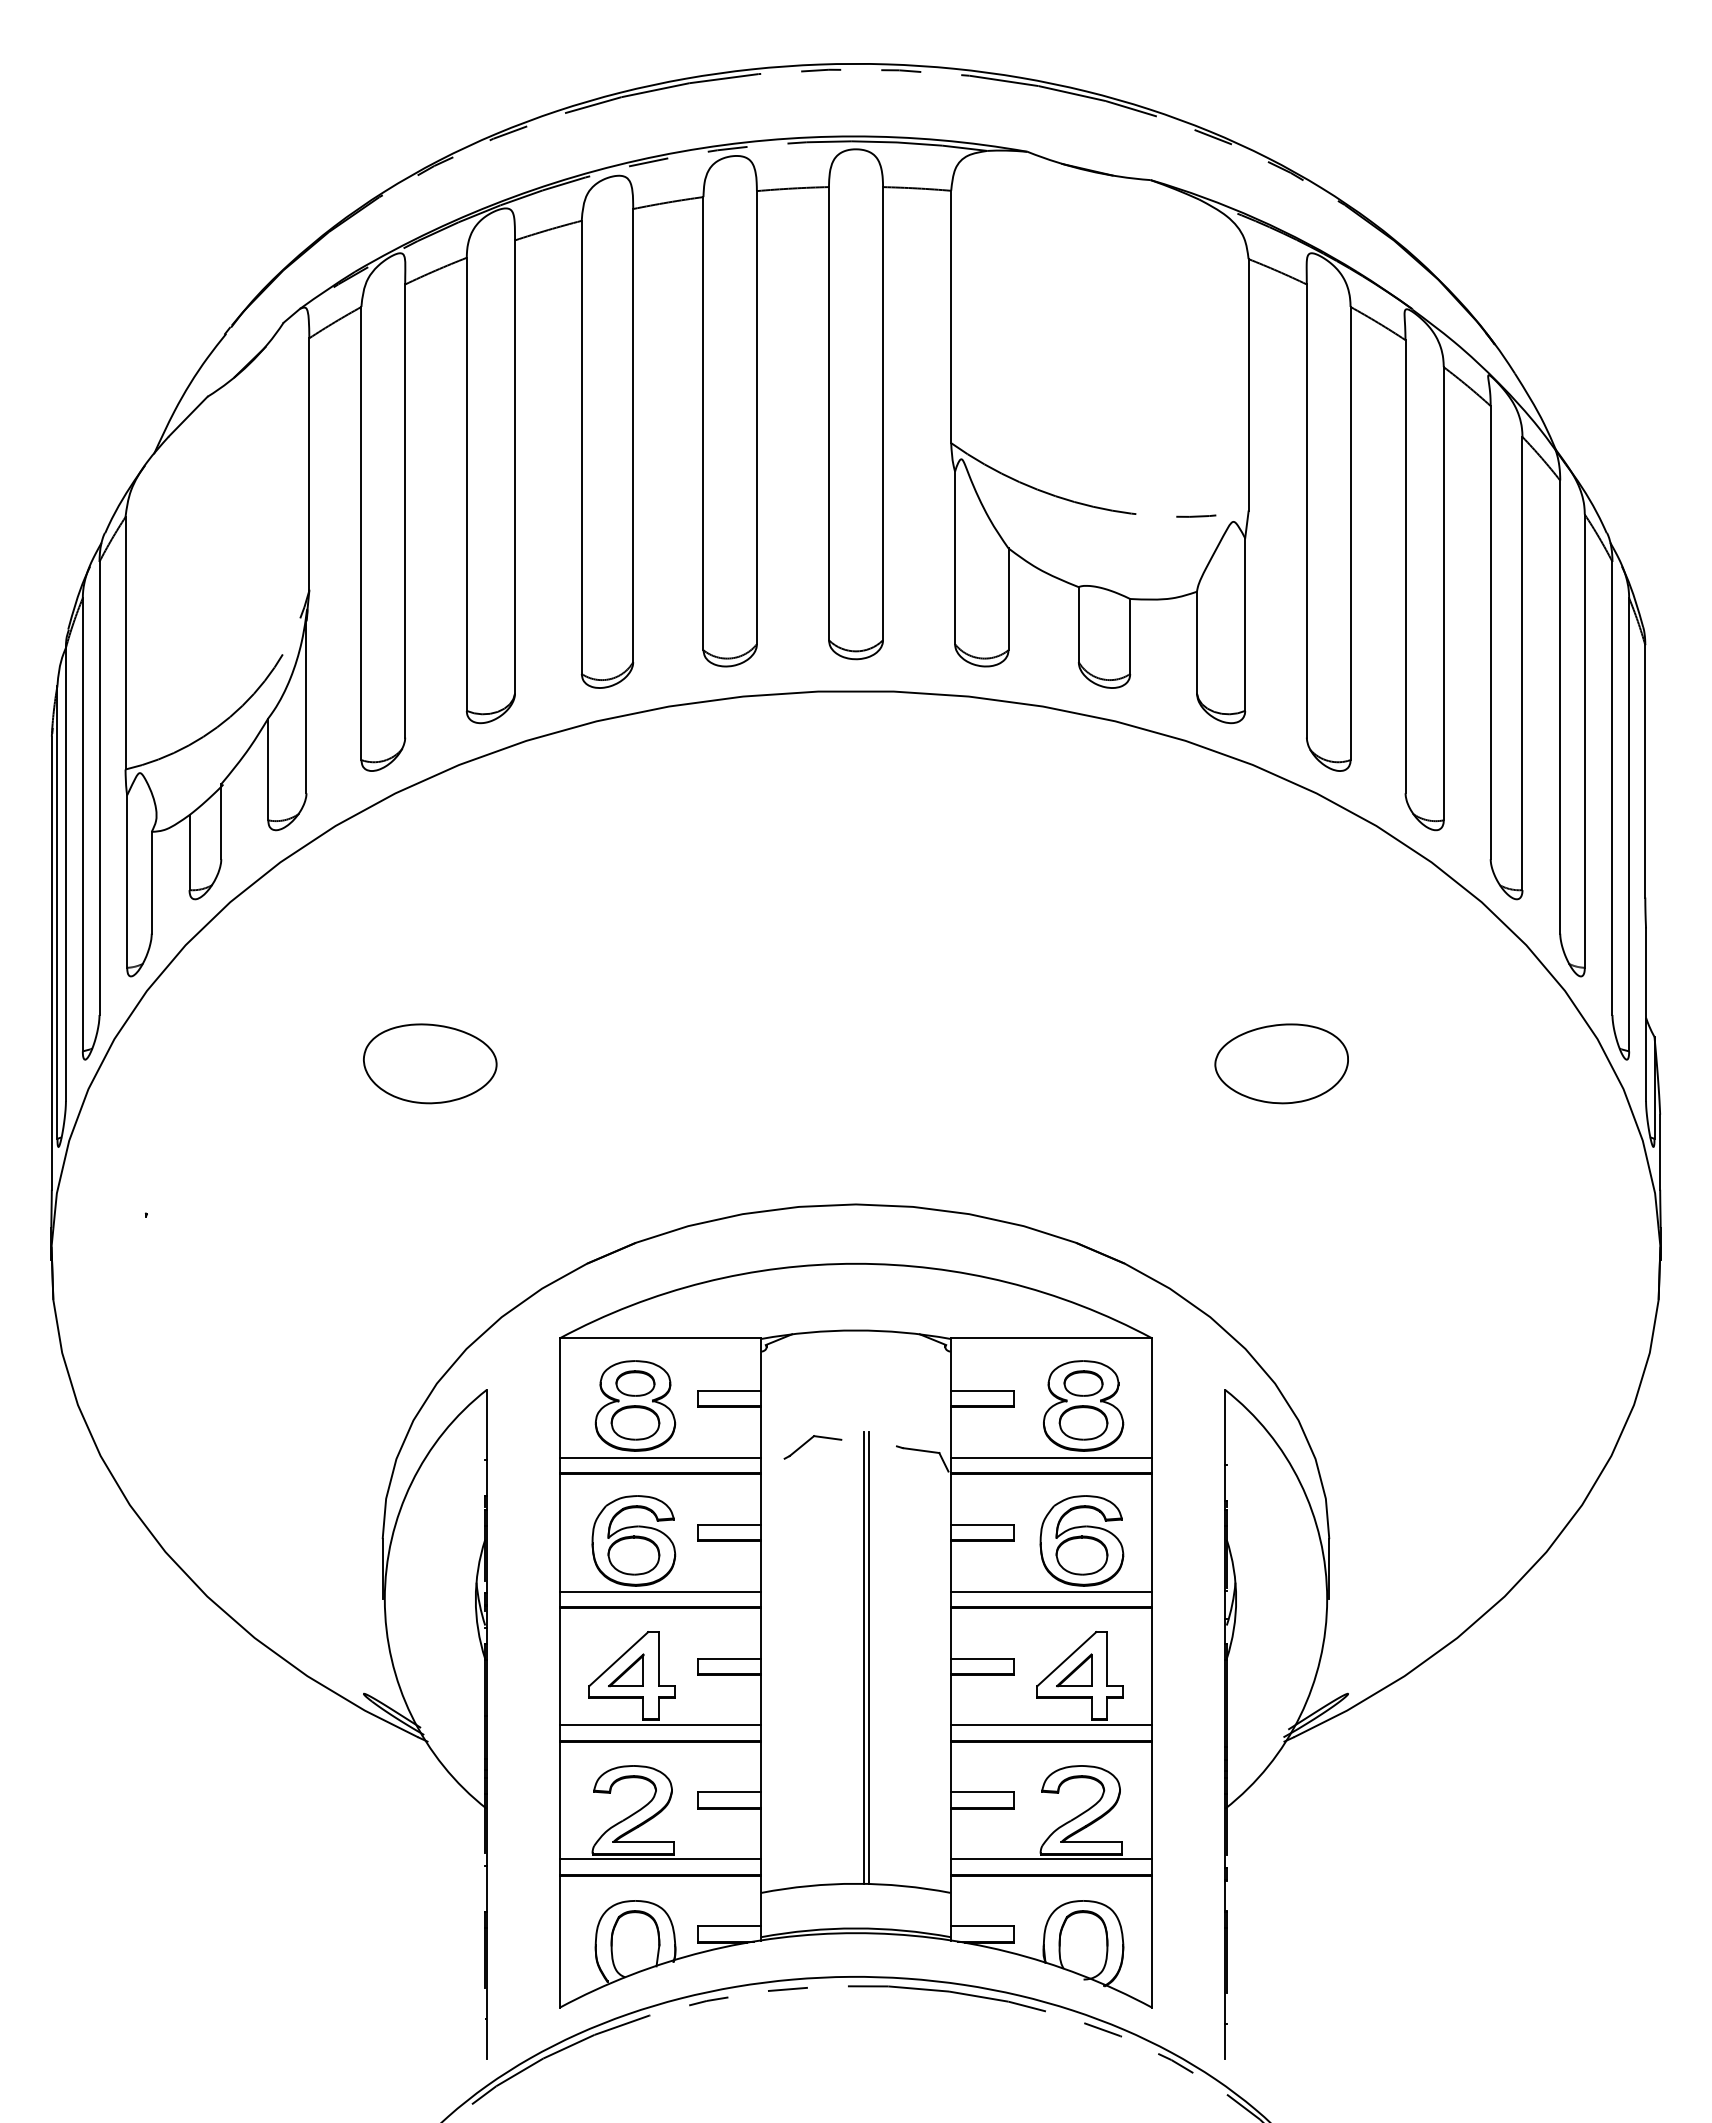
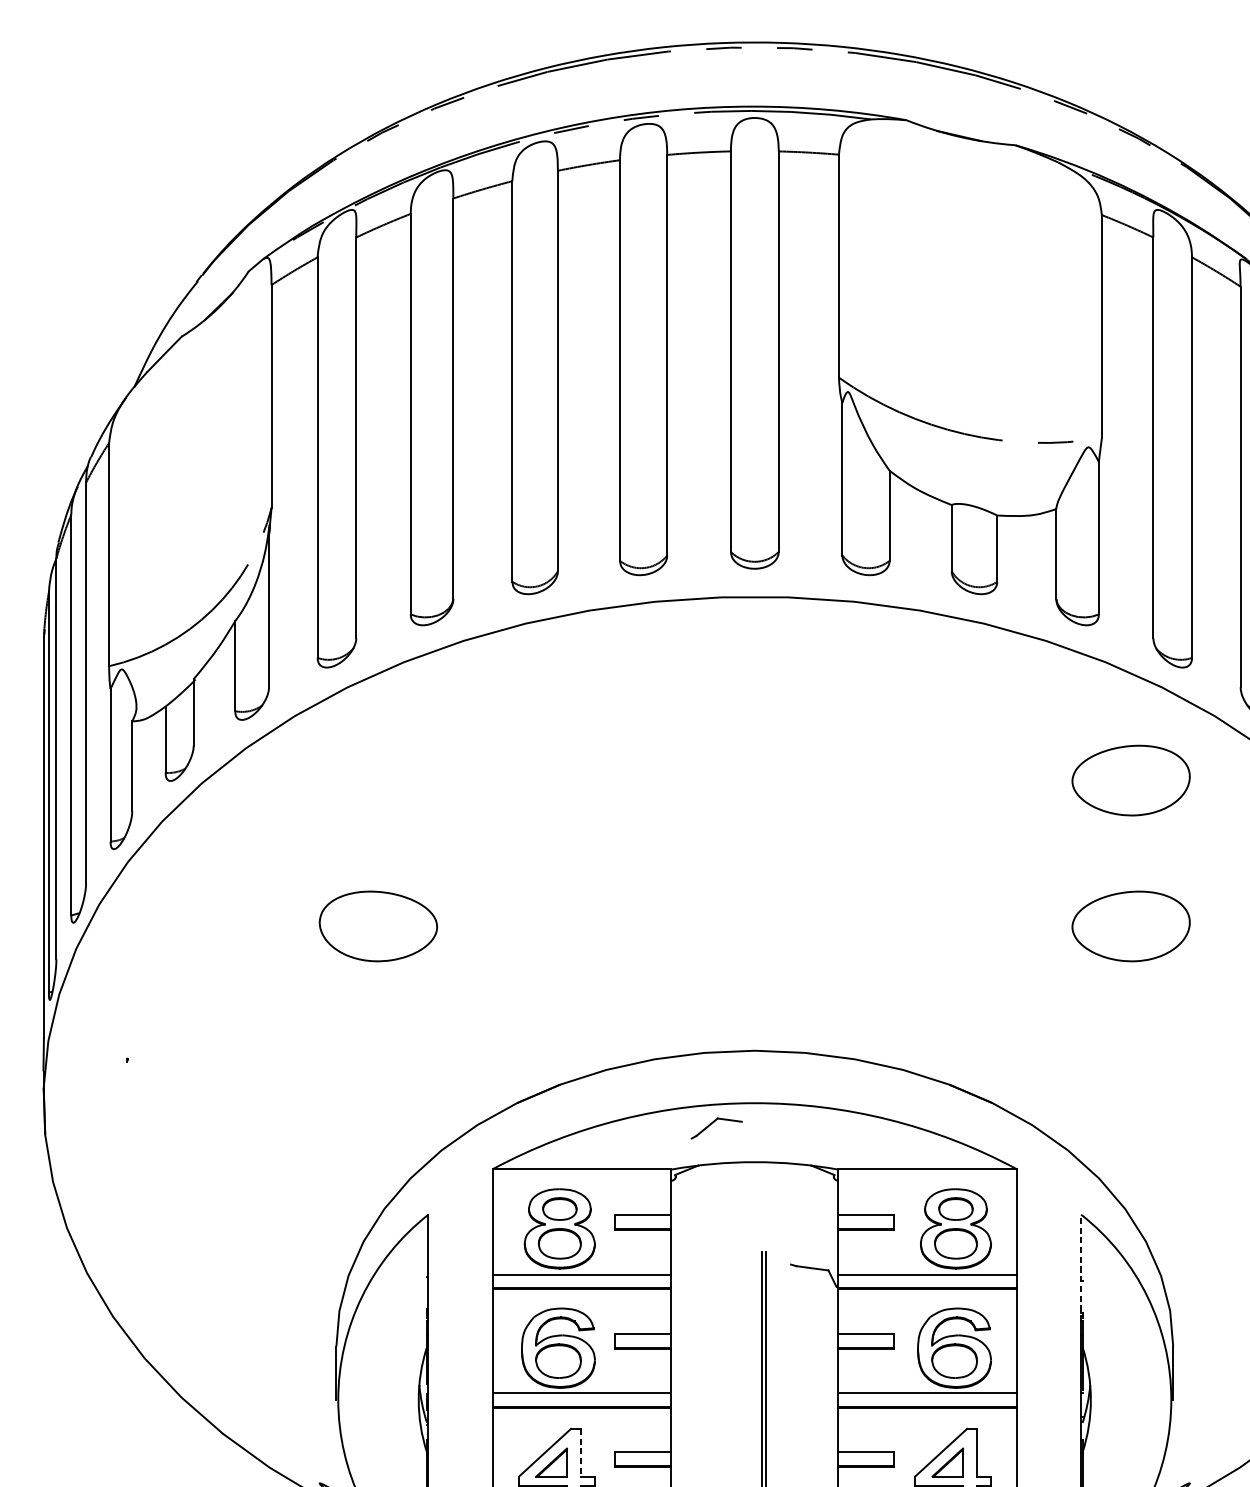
part: (1281, 898) -> (1130, 780), added
part: (809, 1441) -> (713, 1123), moved
line: (1225, 1449) -> (1081, 1267), solid -> dashed
line: (659, 1659) -> (581, 1453), solid -> dashed

